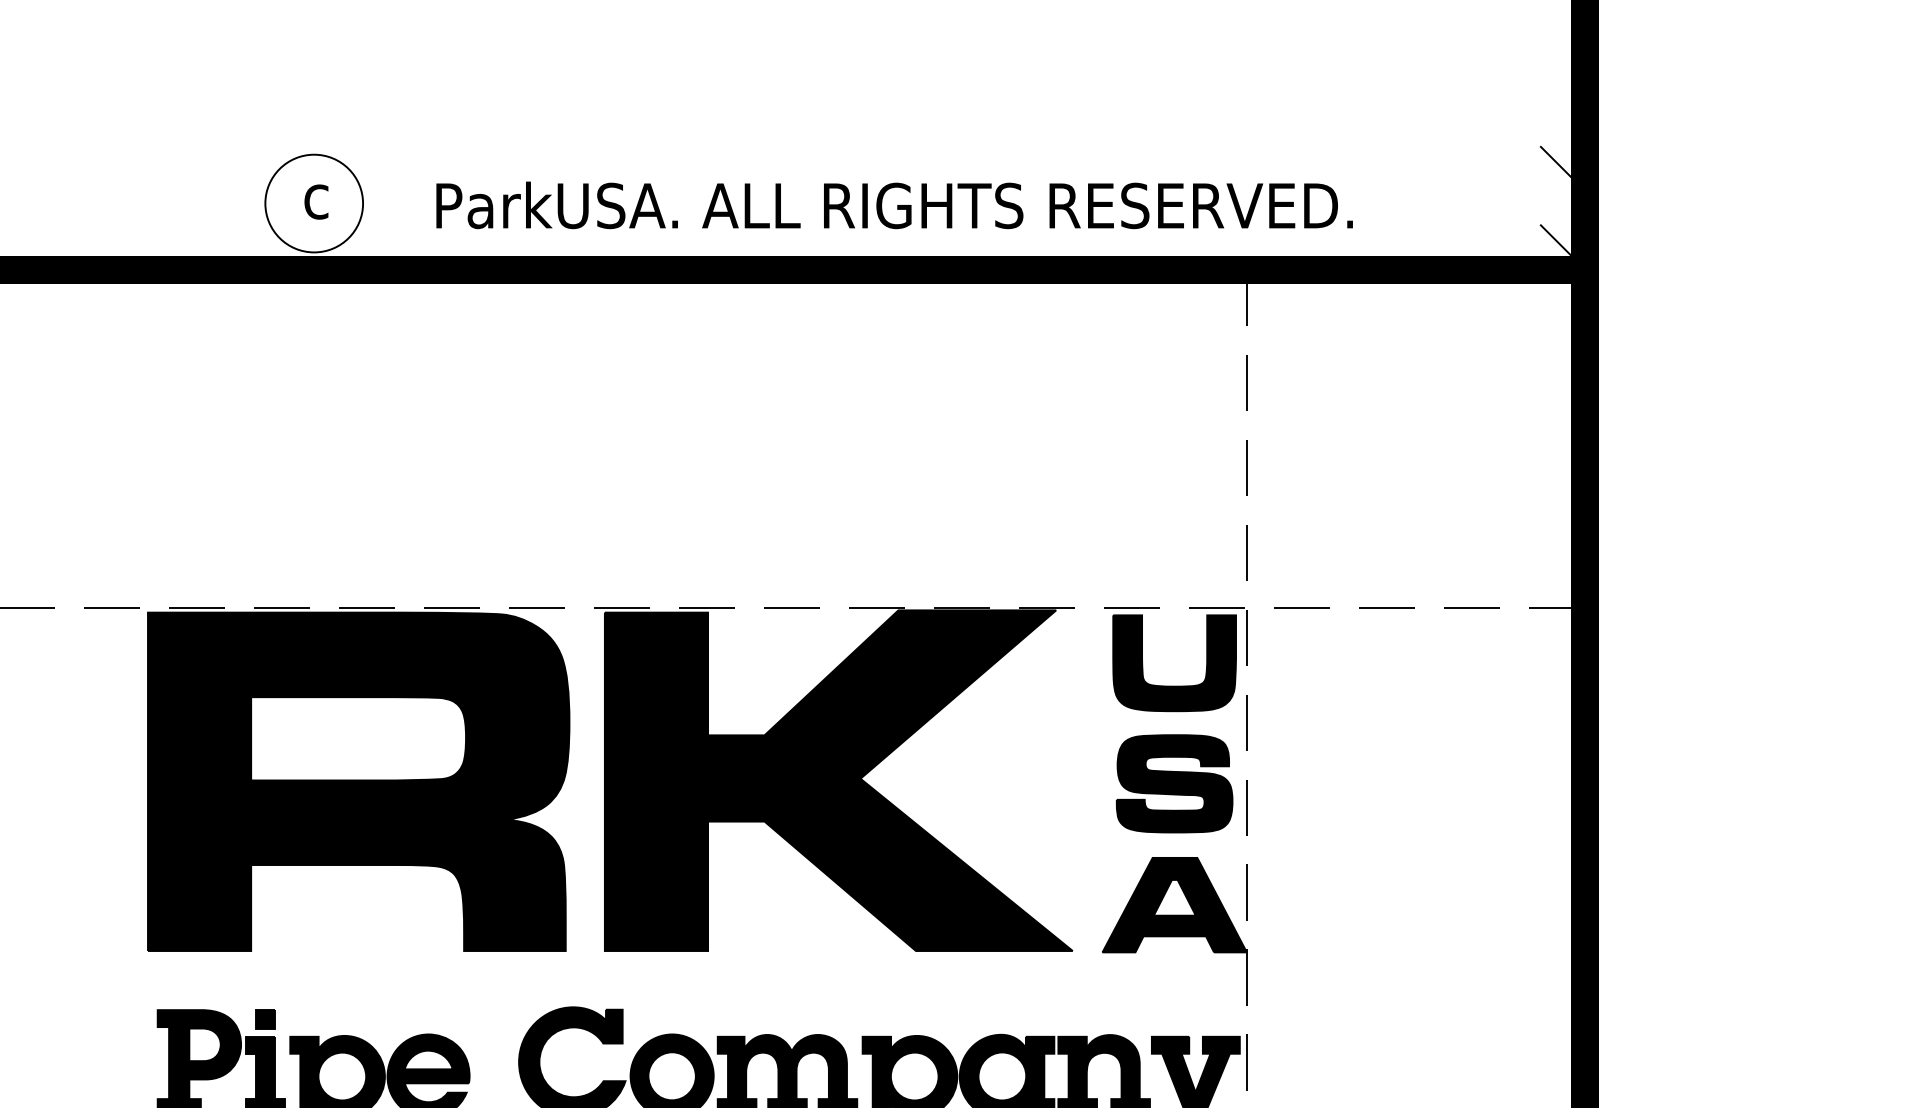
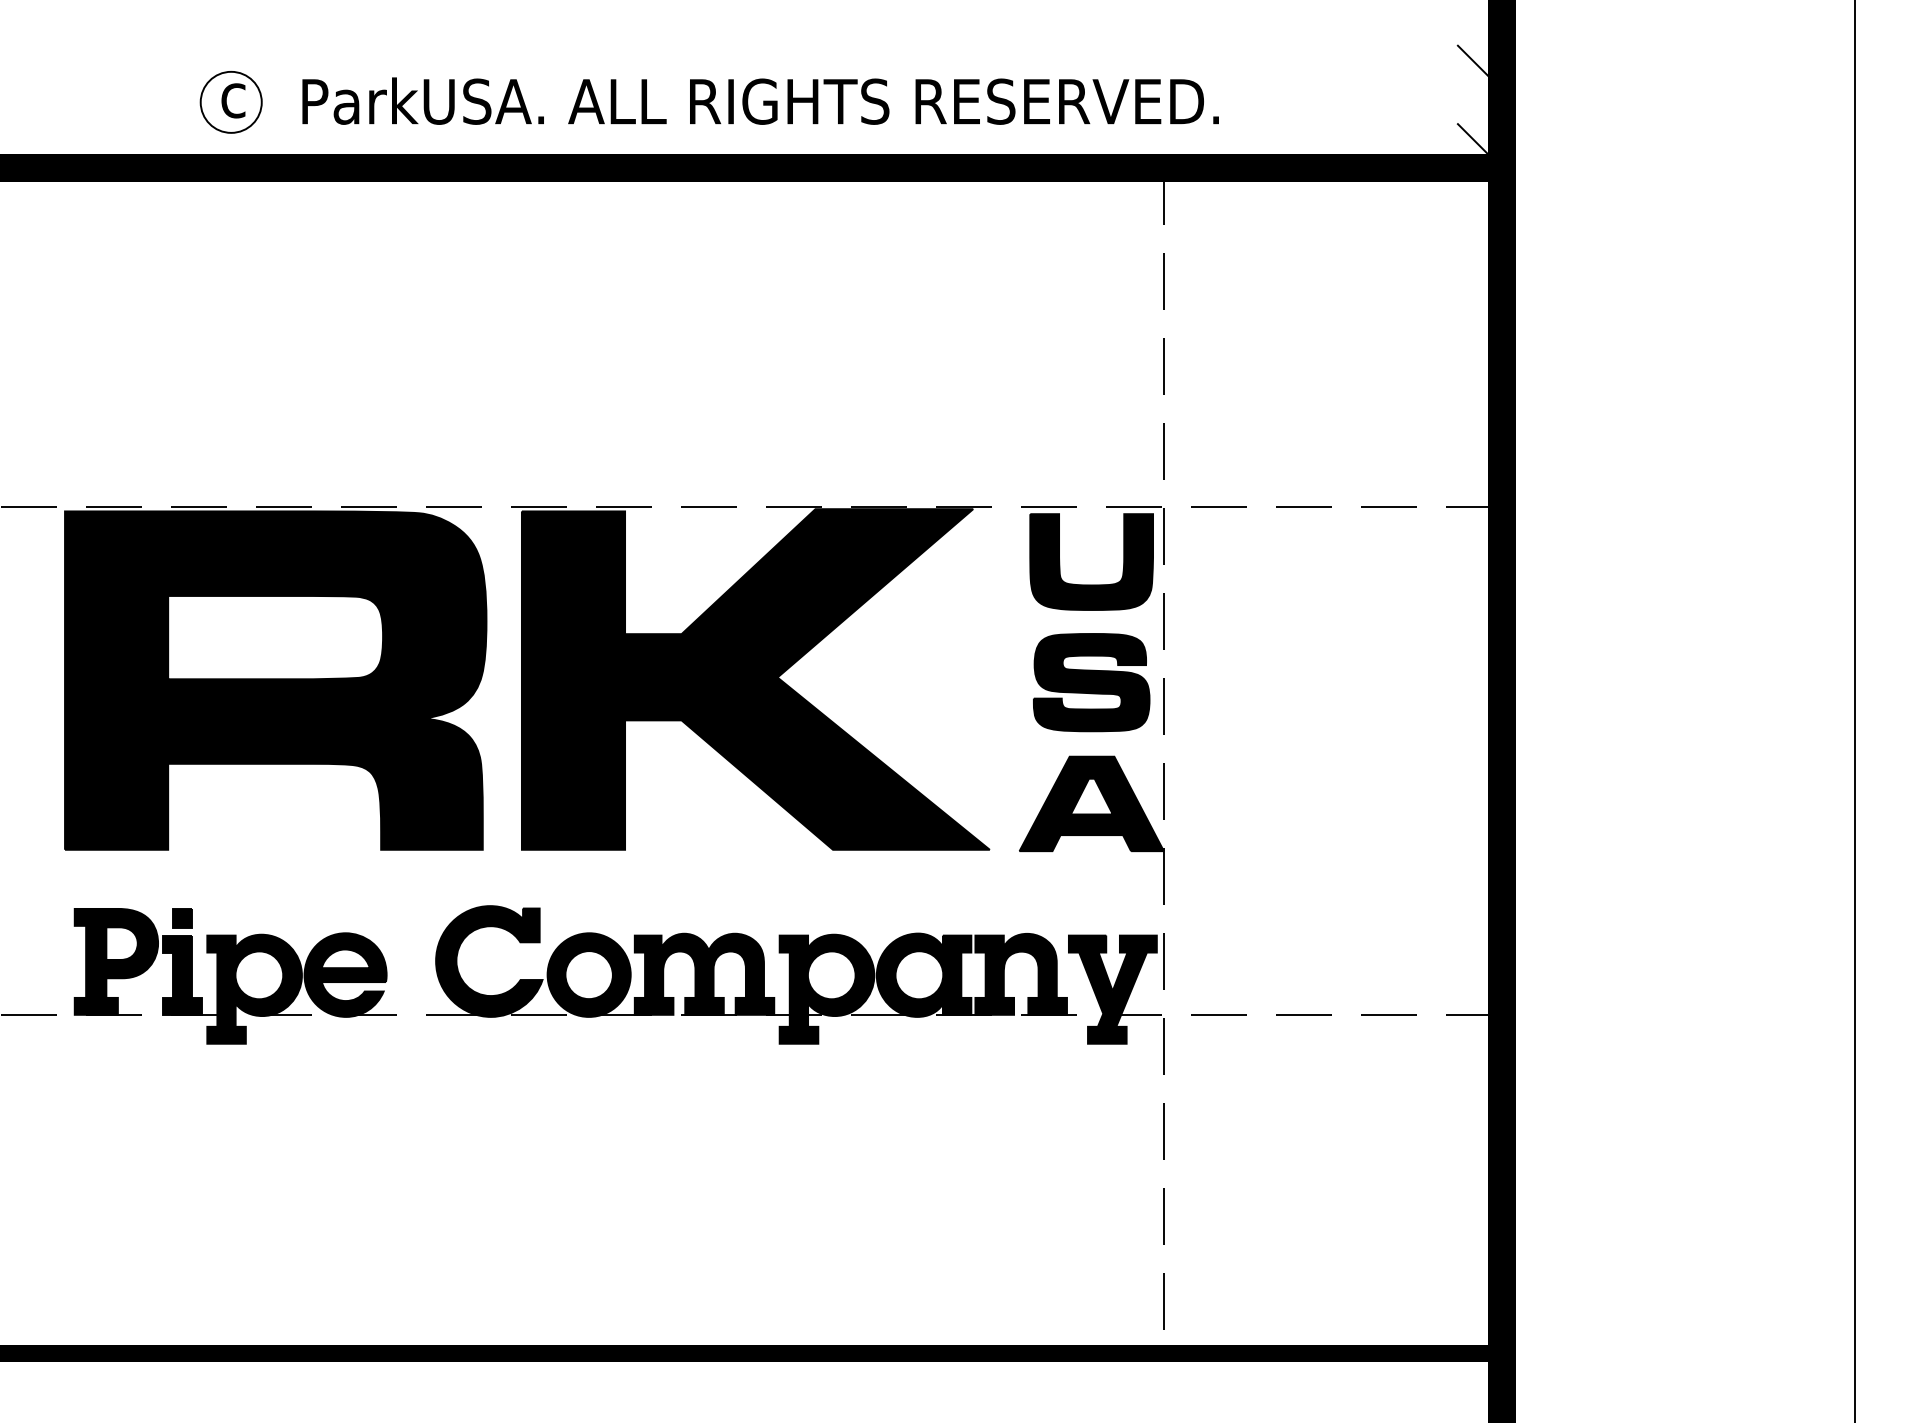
circle: (313, 202) -> (230, 101), size x0.62
text: (894, 204) -> (760, 100), moved

